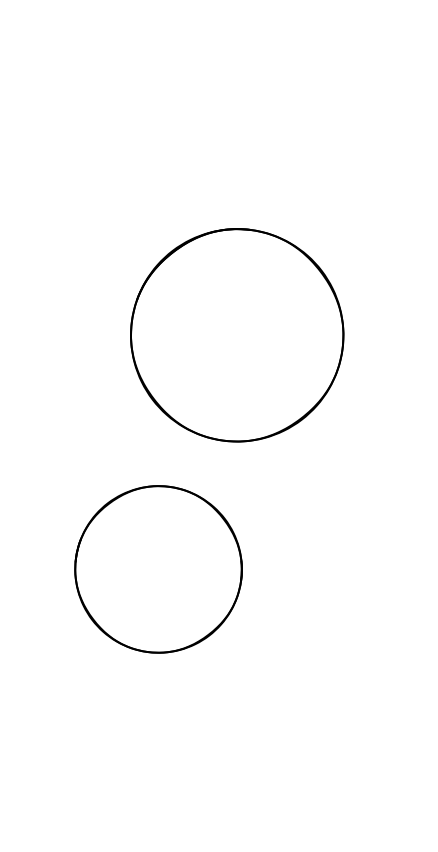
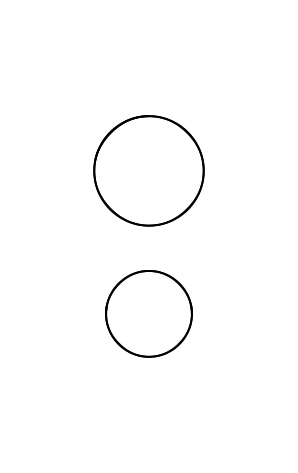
part: (157, 568) -> (148, 313), moved

